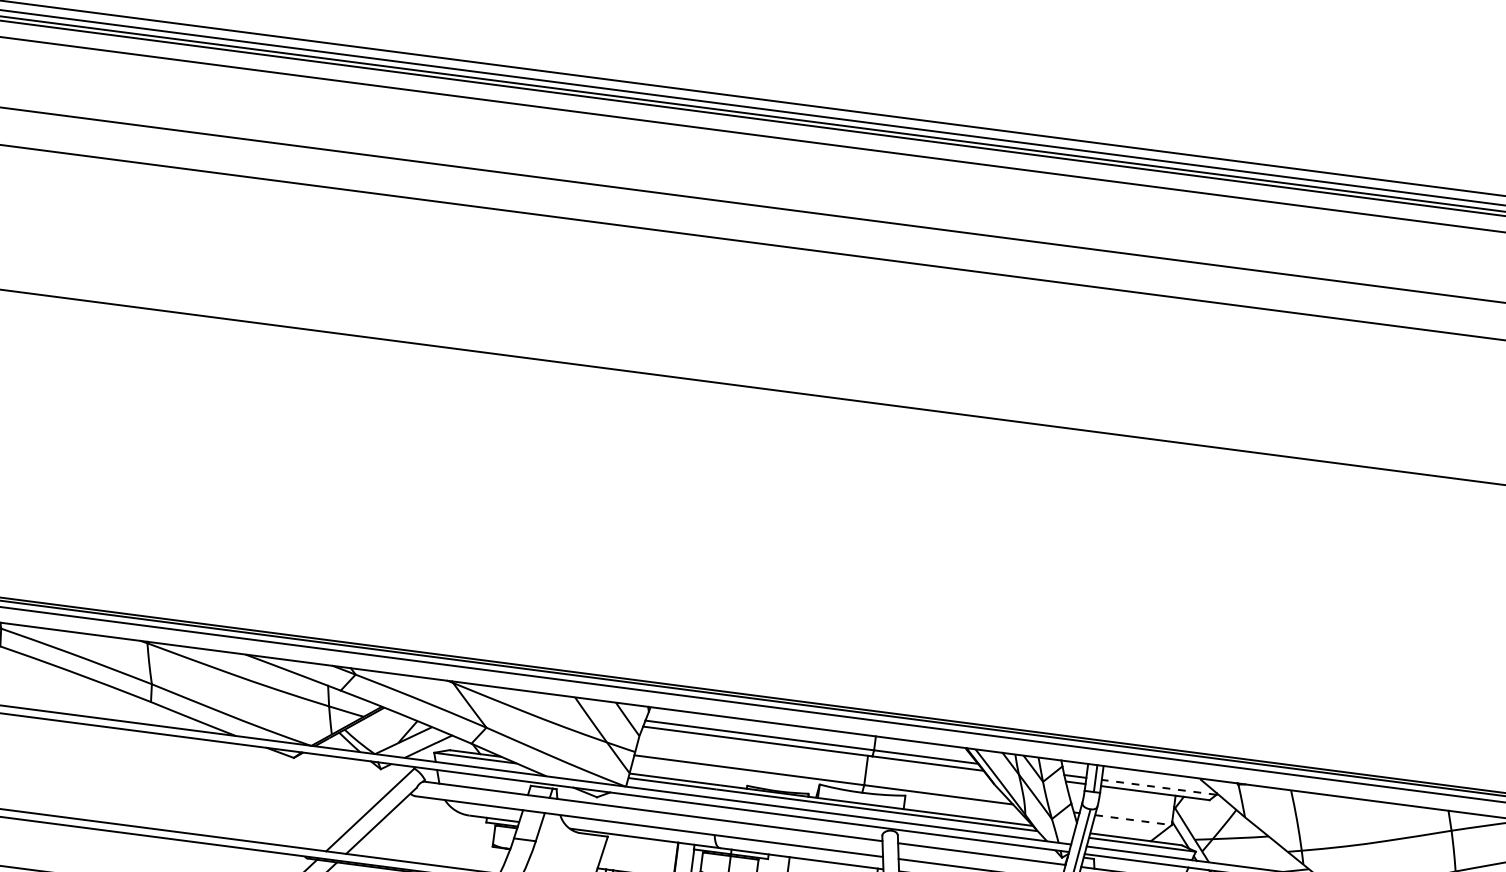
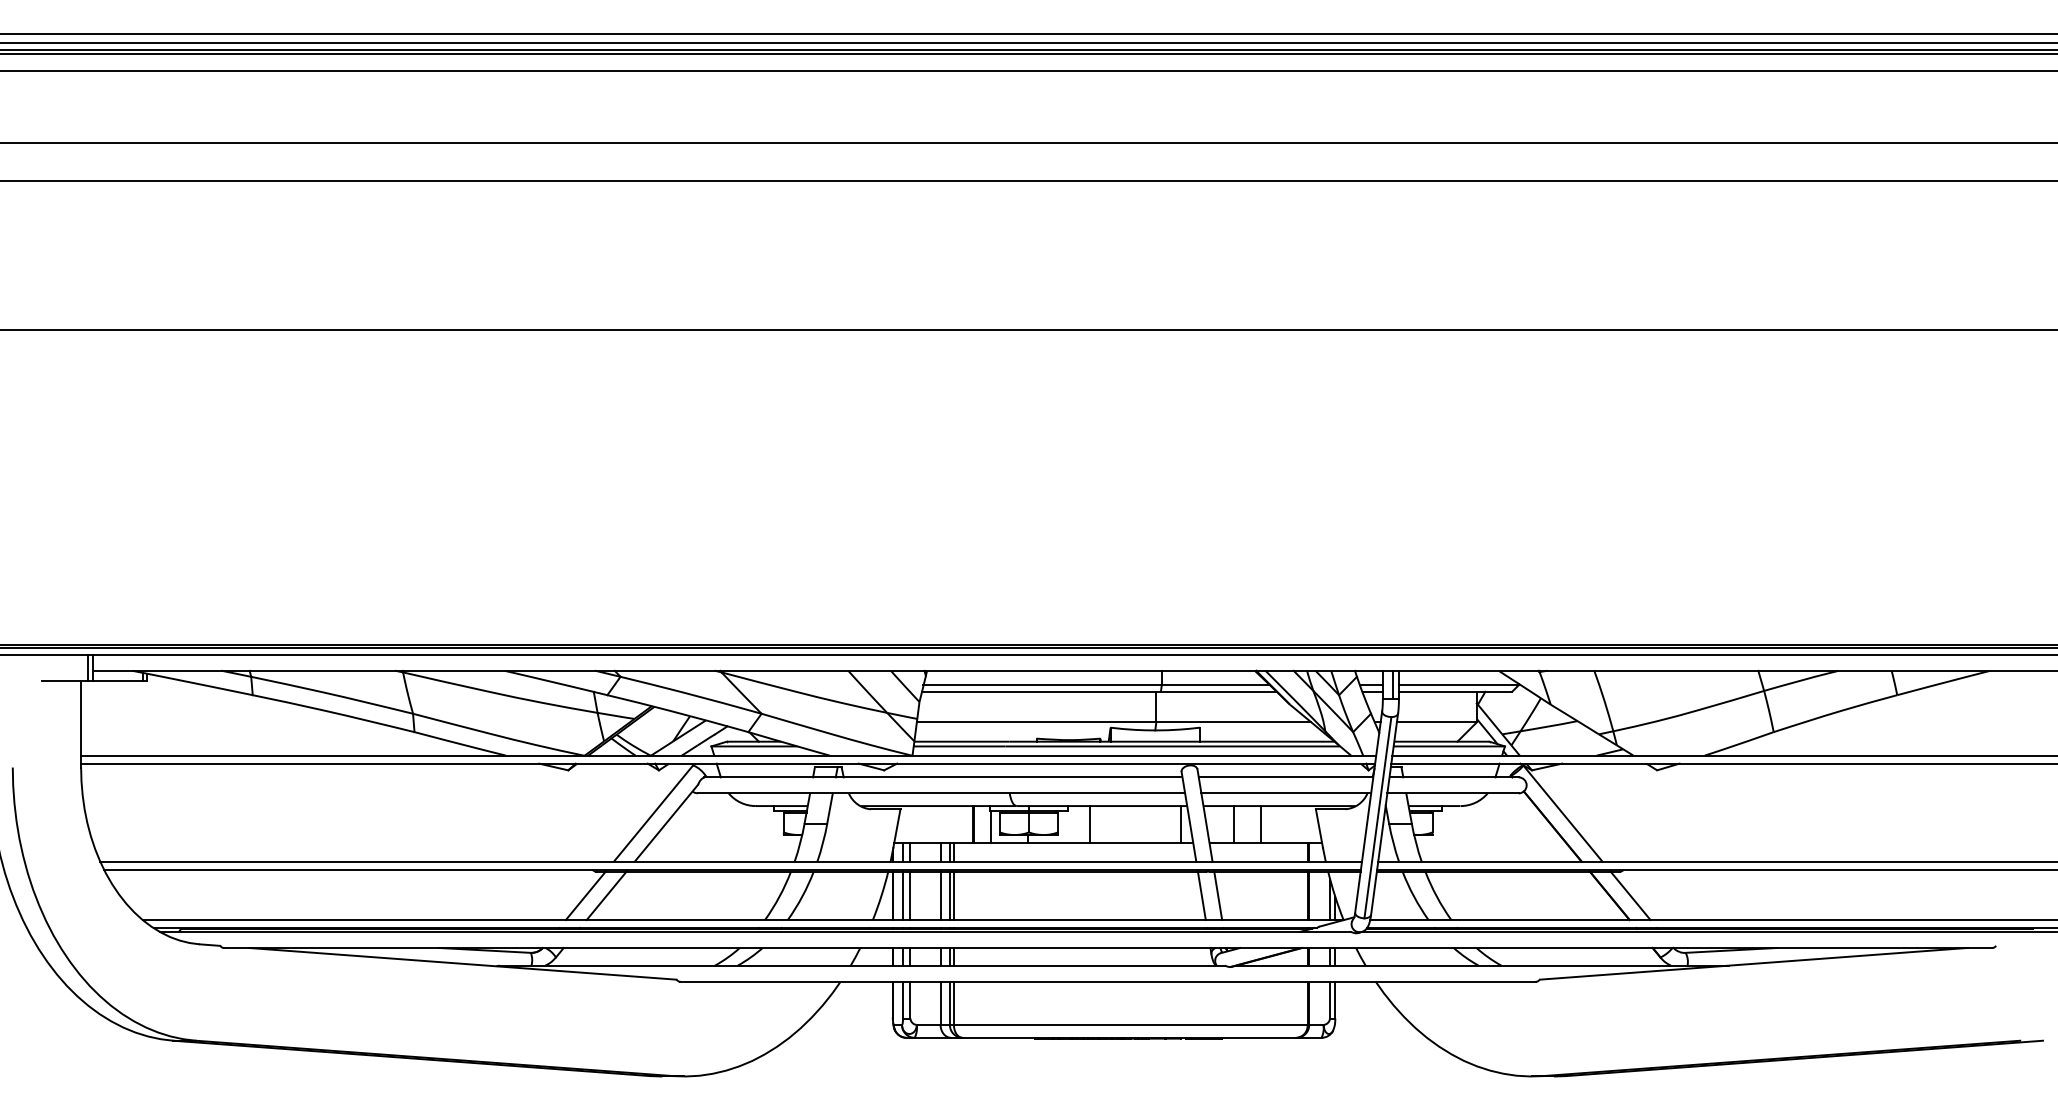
line: (1158, 787) -> (1458, 685), dashed -> solid
line: (1133, 820) -> (1436, 722), dashed -> solid

